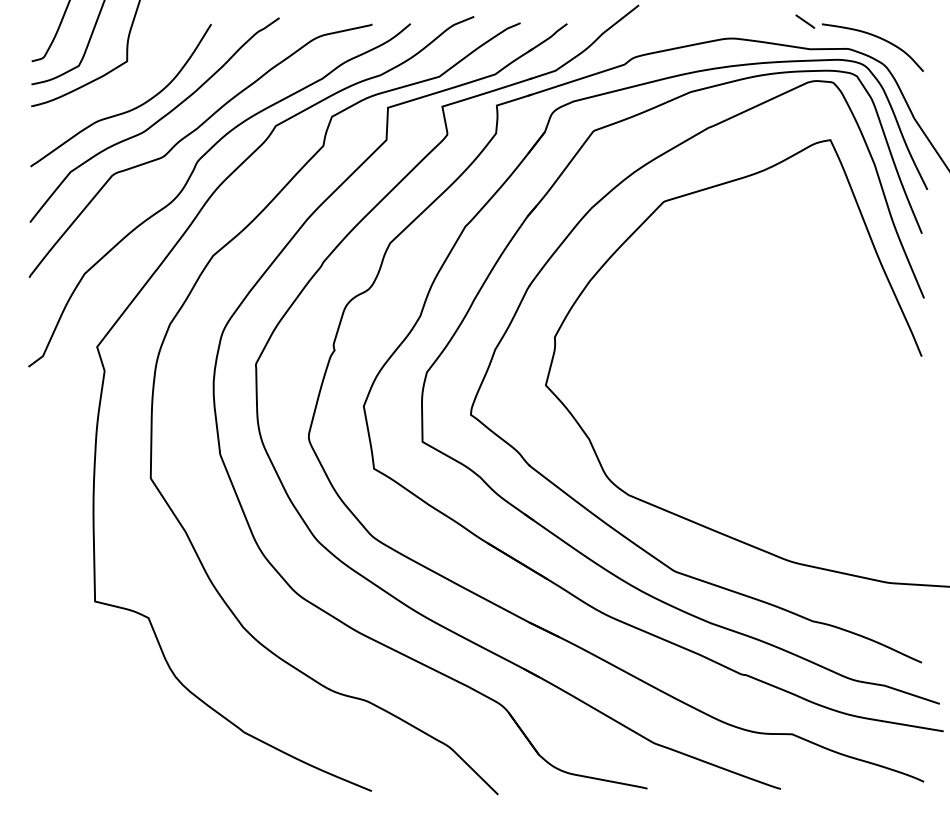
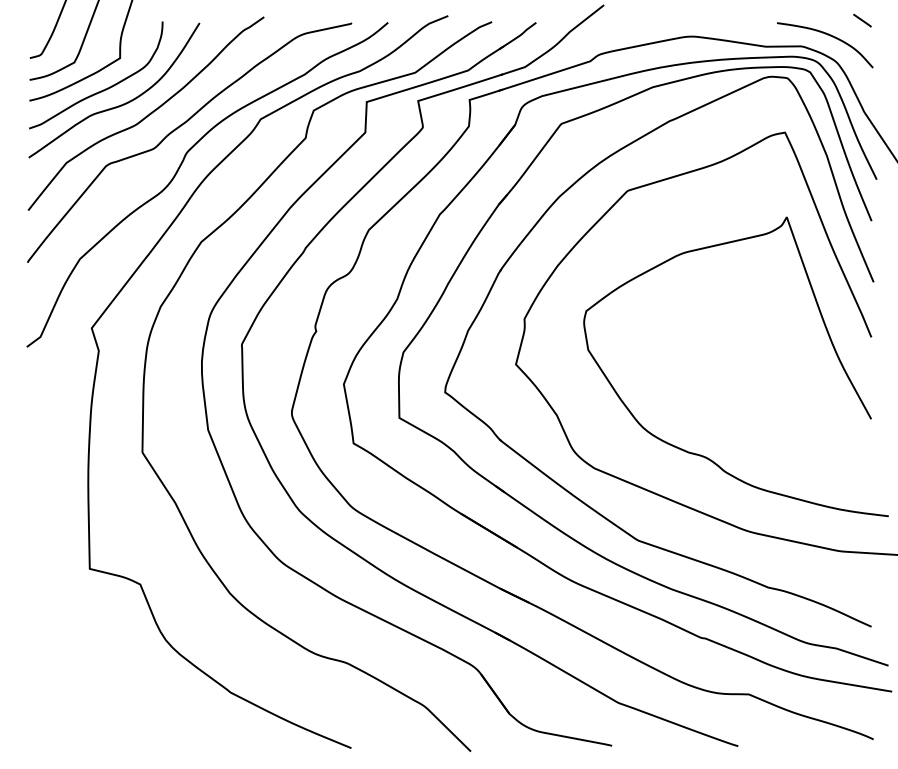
line: (805, 21) -> (862, 20), moved
curve: (109, 94) -> (103, 89), added
curve: (741, 480) -> (700, 454), added

